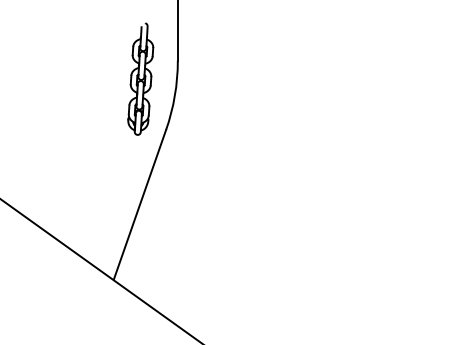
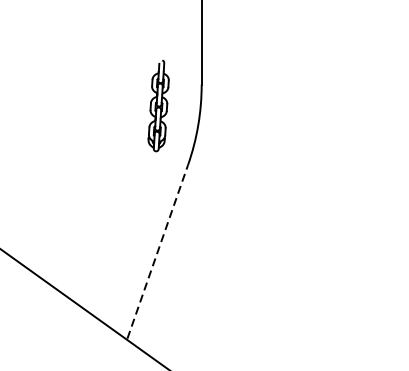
part: (140, 78) -> (158, 105), size x0.7
line: (140, 204) -> (158, 251), solid -> dashed

